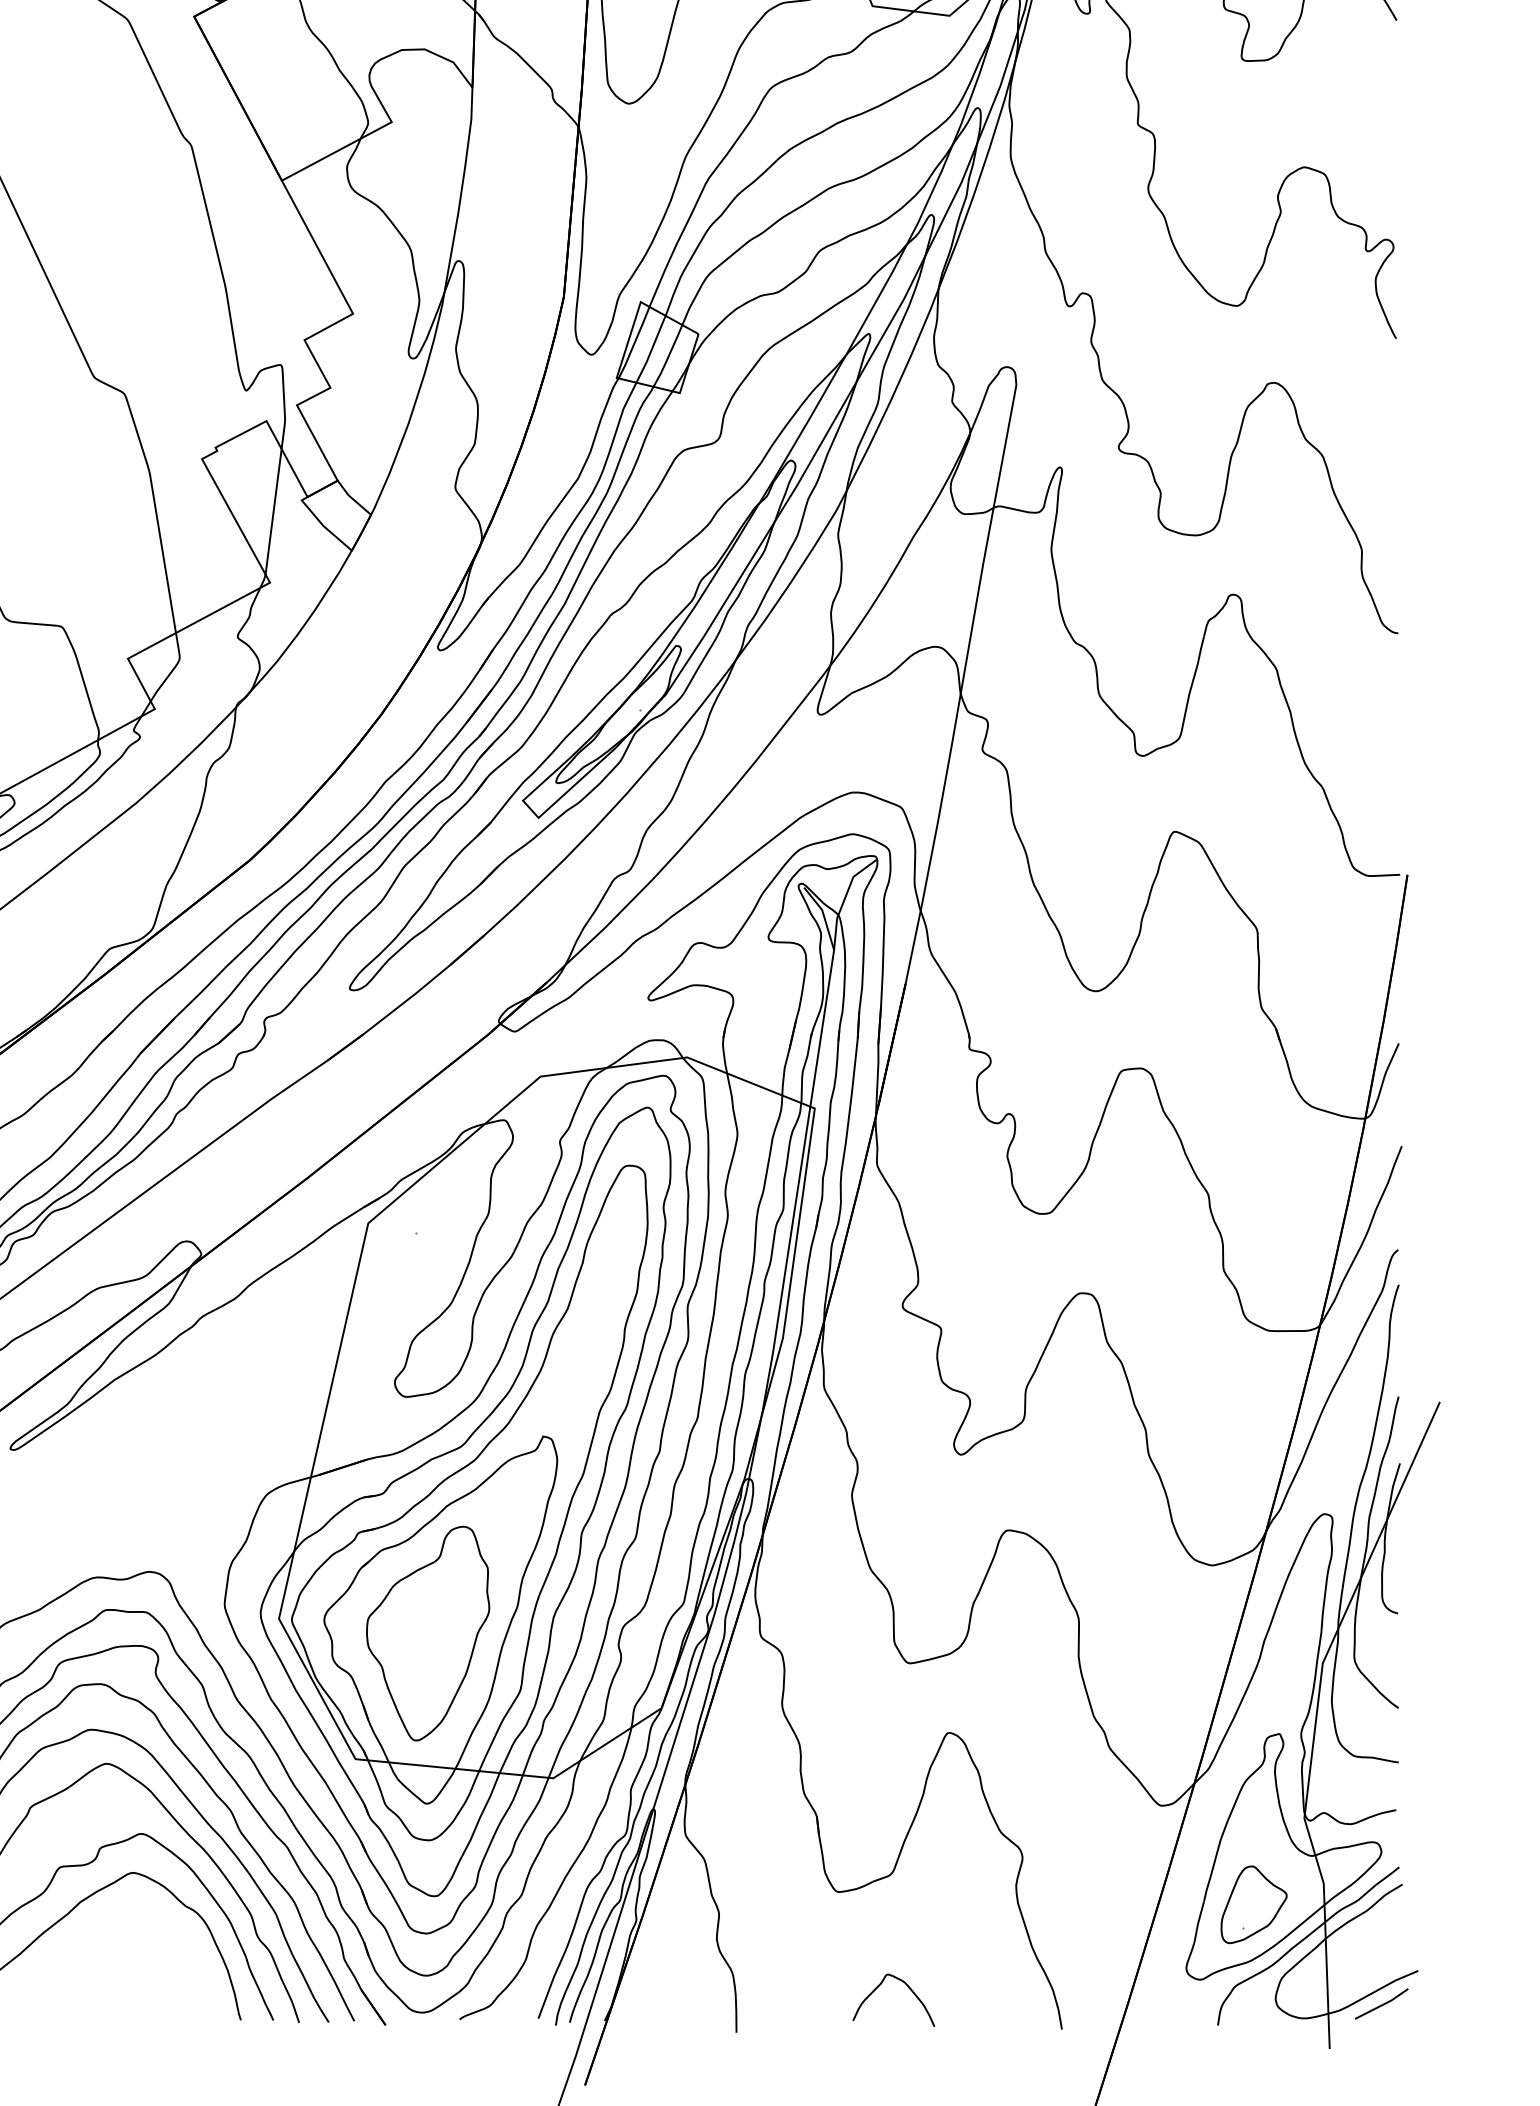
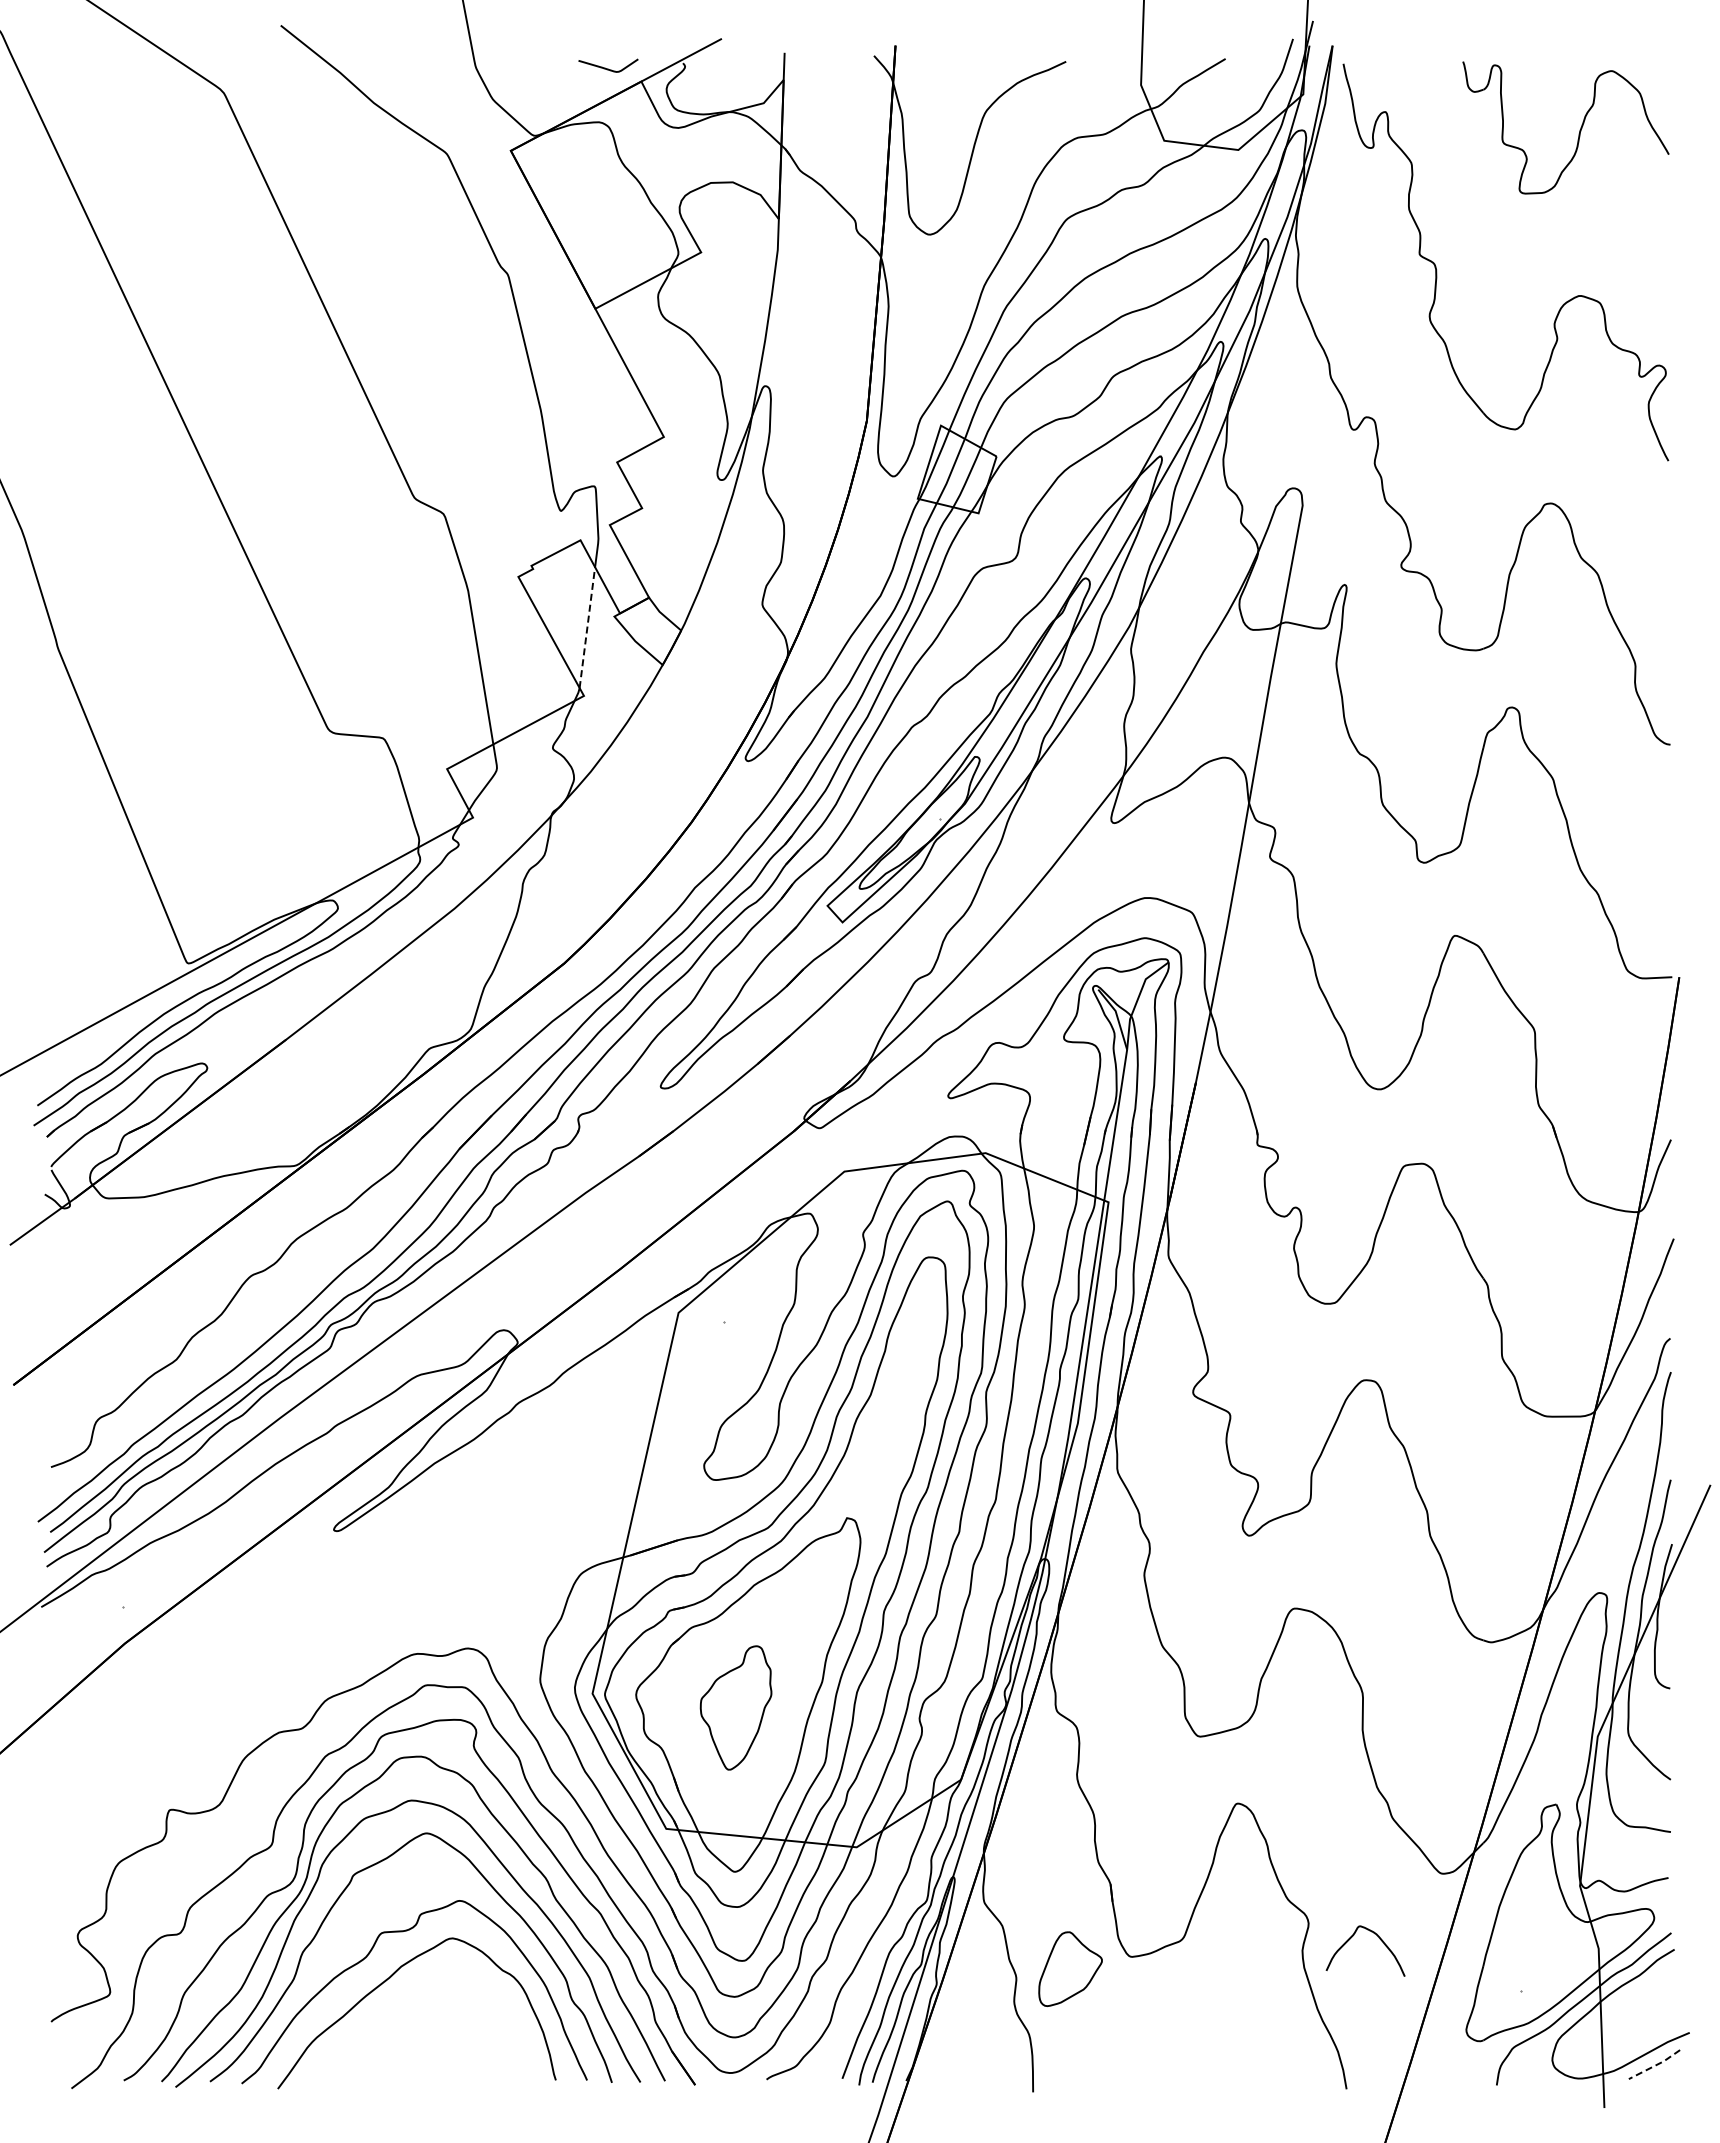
line: (273, 511) -> (587, 627), solid -> dashed
part: (427, 1633) -> (735, 1707), size x0.6
part: (1253, 1904) -> (1070, 1968), moved
curve: (908, 1988) -> (1379, 1939), moved
line: (1382, 2004) -> (1655, 2065), solid -> dashed

